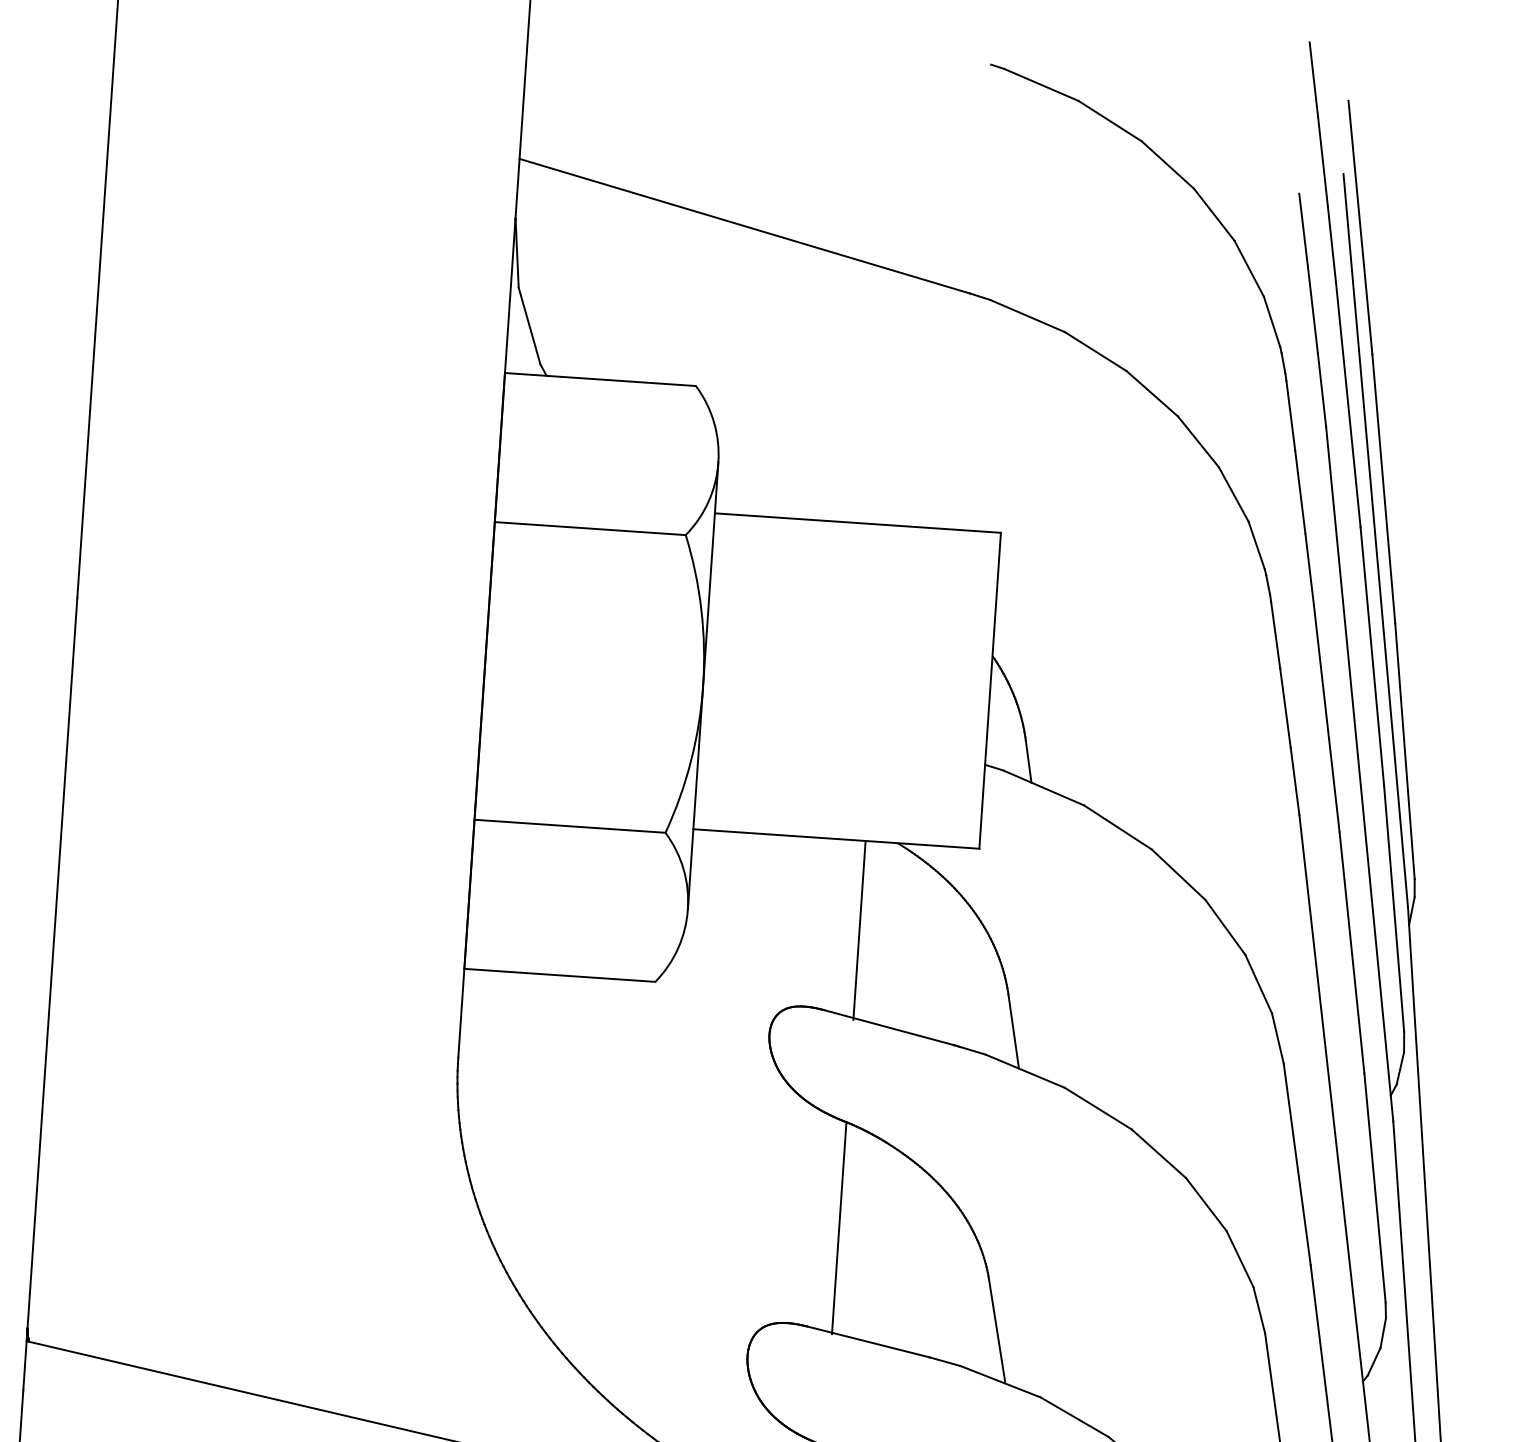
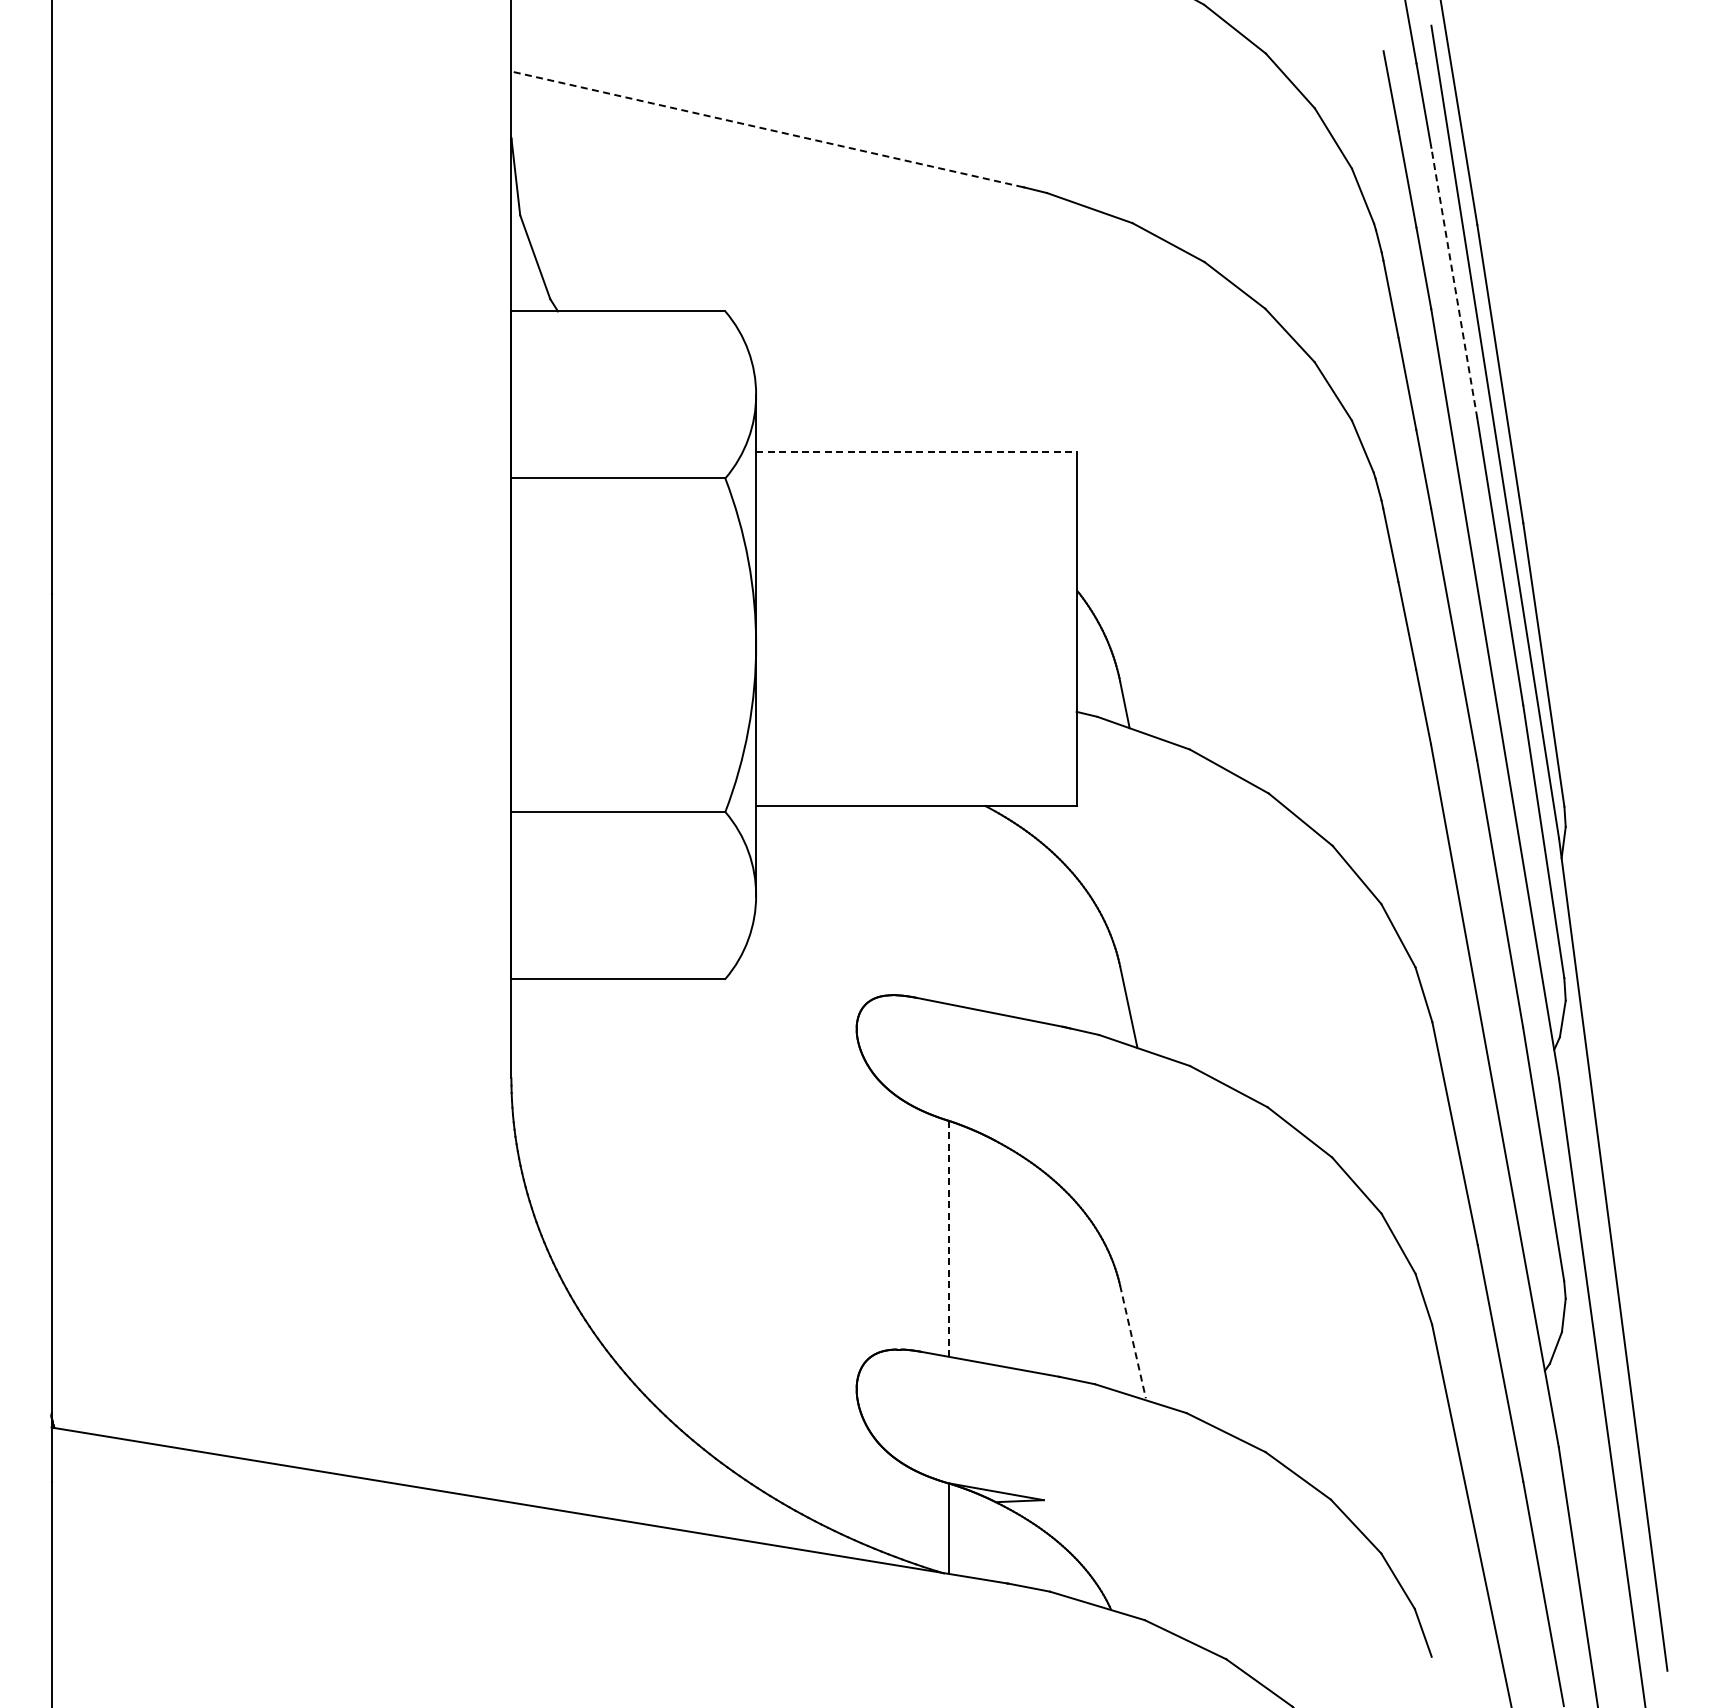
line: (743, 226) -> (766, 129), solid -> dashed
line: (1348, 404) -> (1454, 282), solid -> dashed
line: (858, 522) -> (916, 451), solid -> dashed
line: (859, 929) -> (949, 905), removed
line: (839, 1228) -> (949, 1239), solid -> dashed
line: (996, 1330) -> (1132, 1341), solid -> dashed

